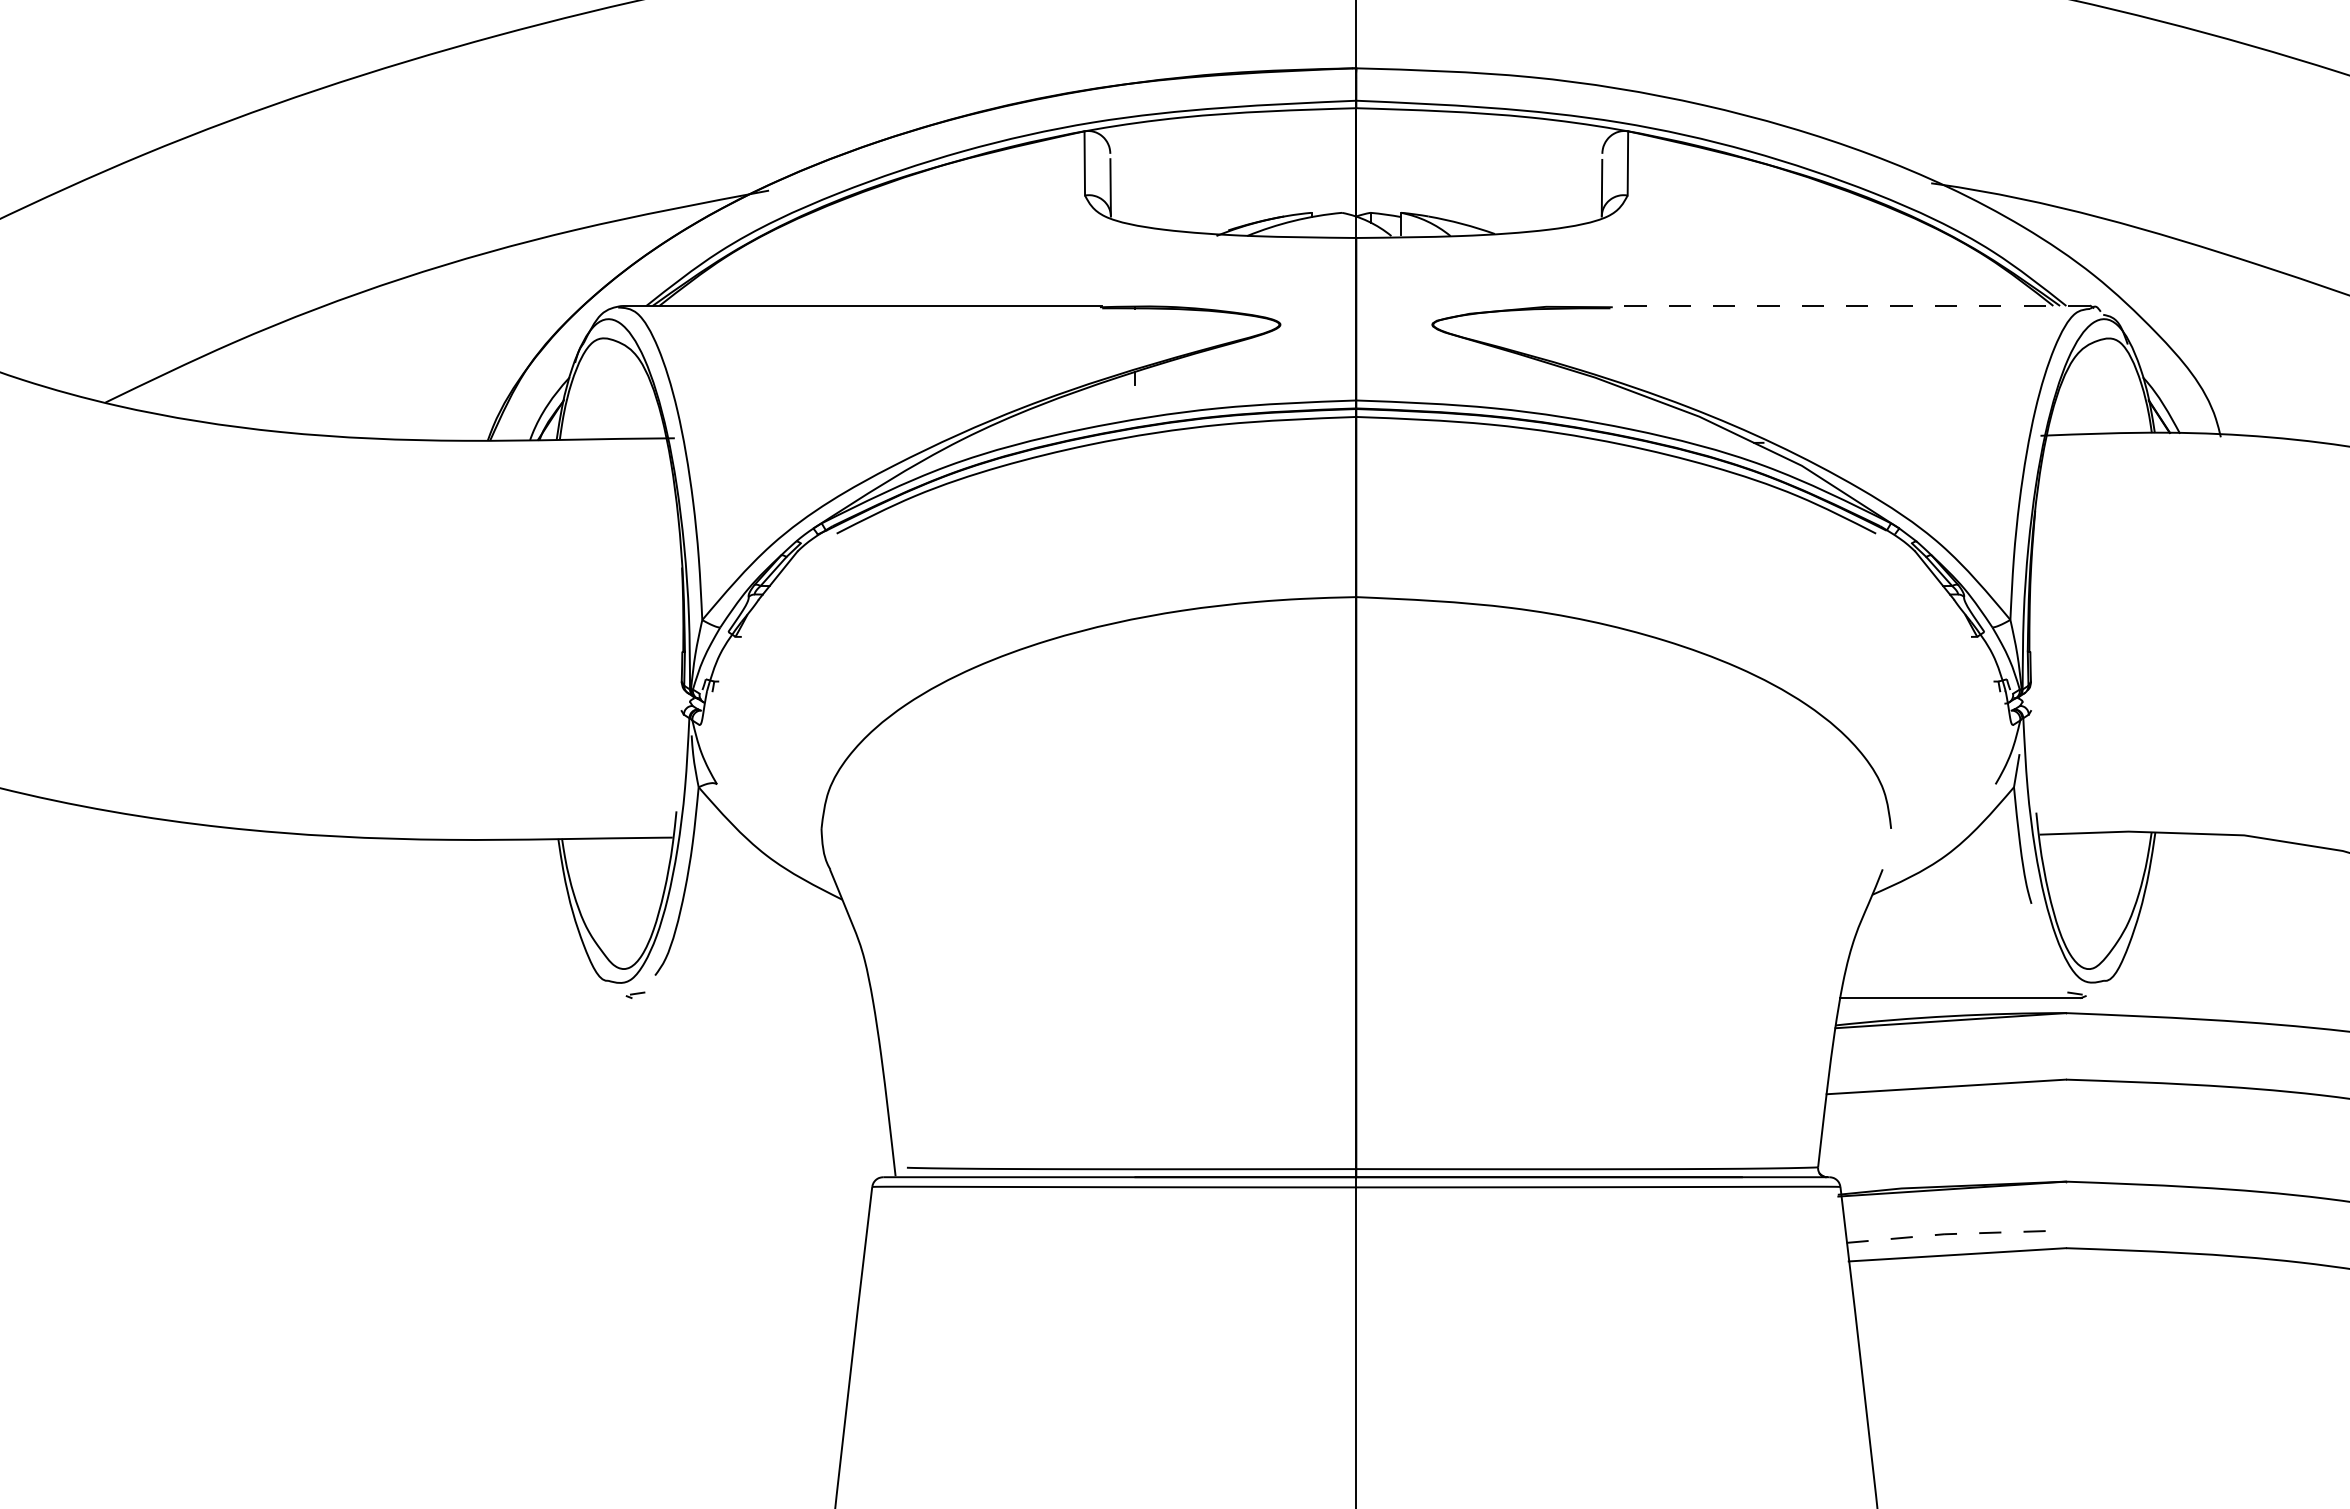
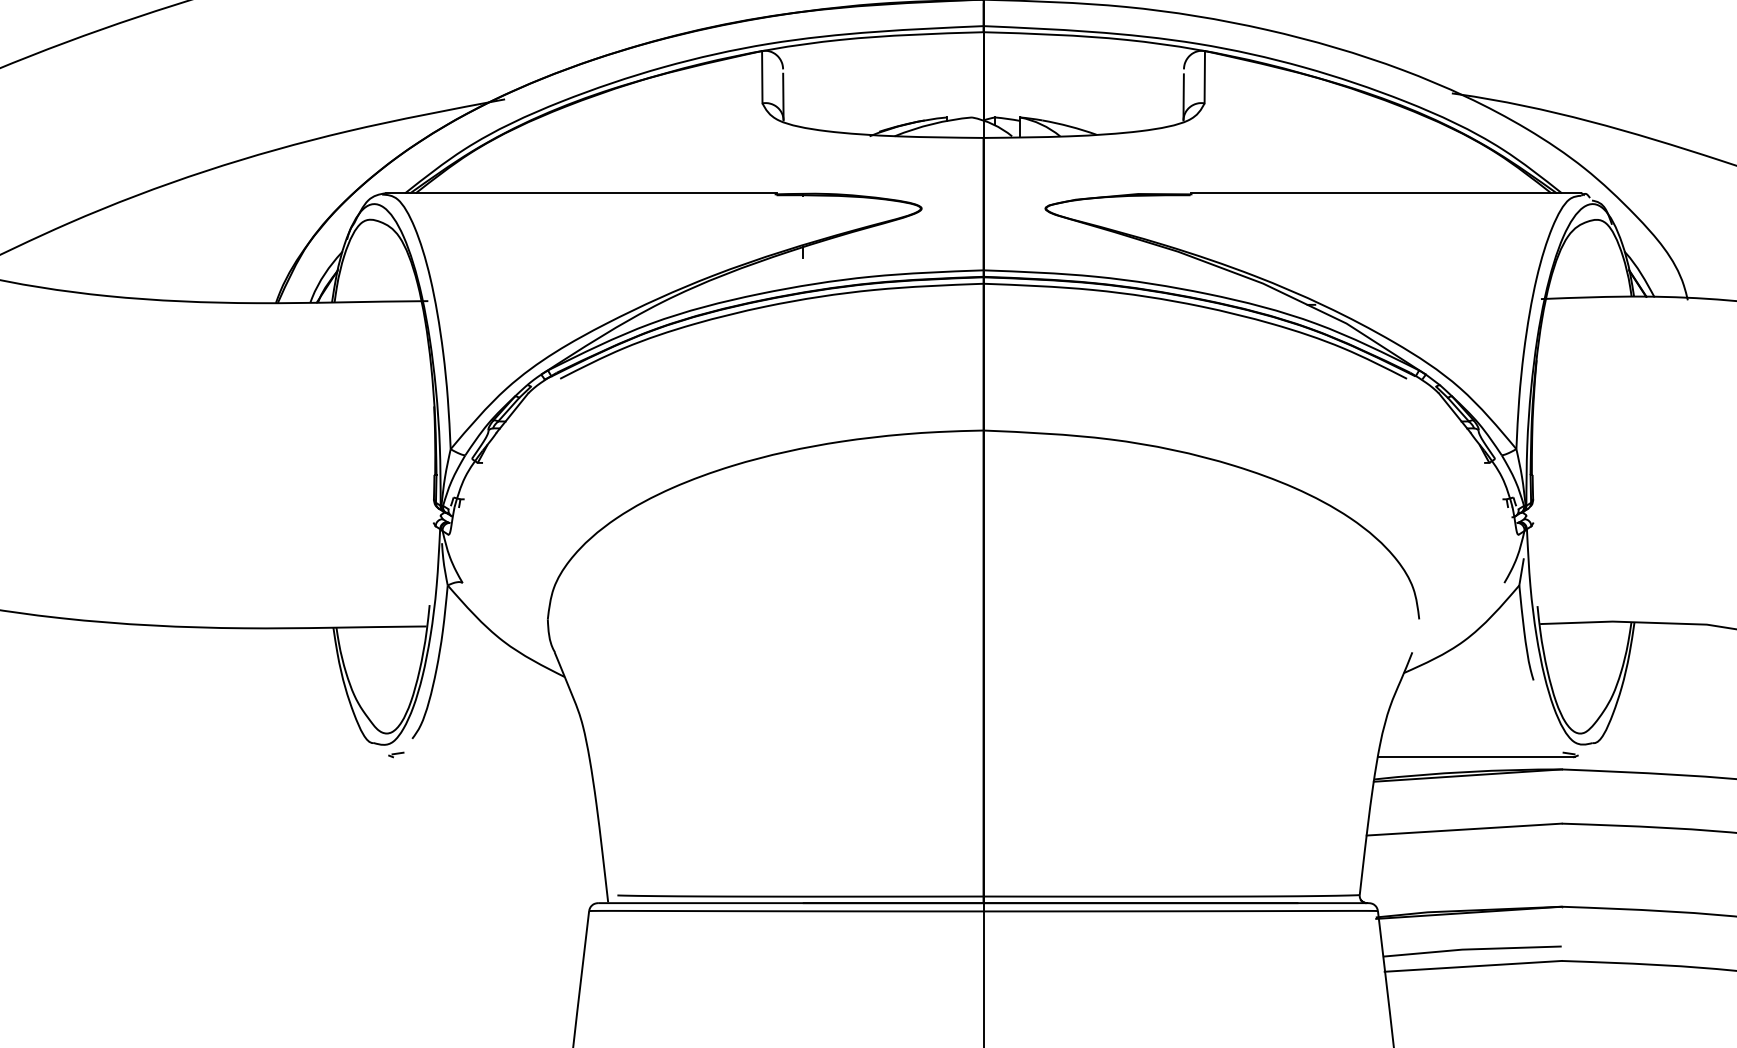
line: (1850, 305) -> (1386, 192), dashed -> solid
line: (1955, 1233) -> (1471, 948), dashed -> solid

